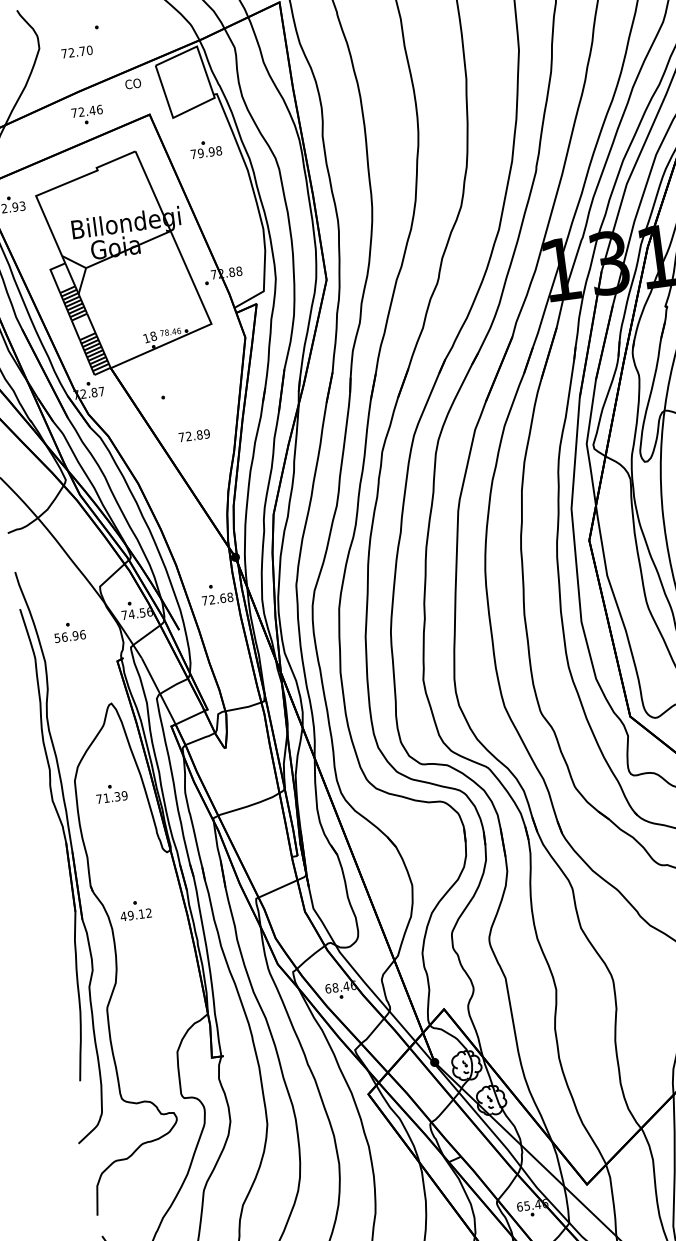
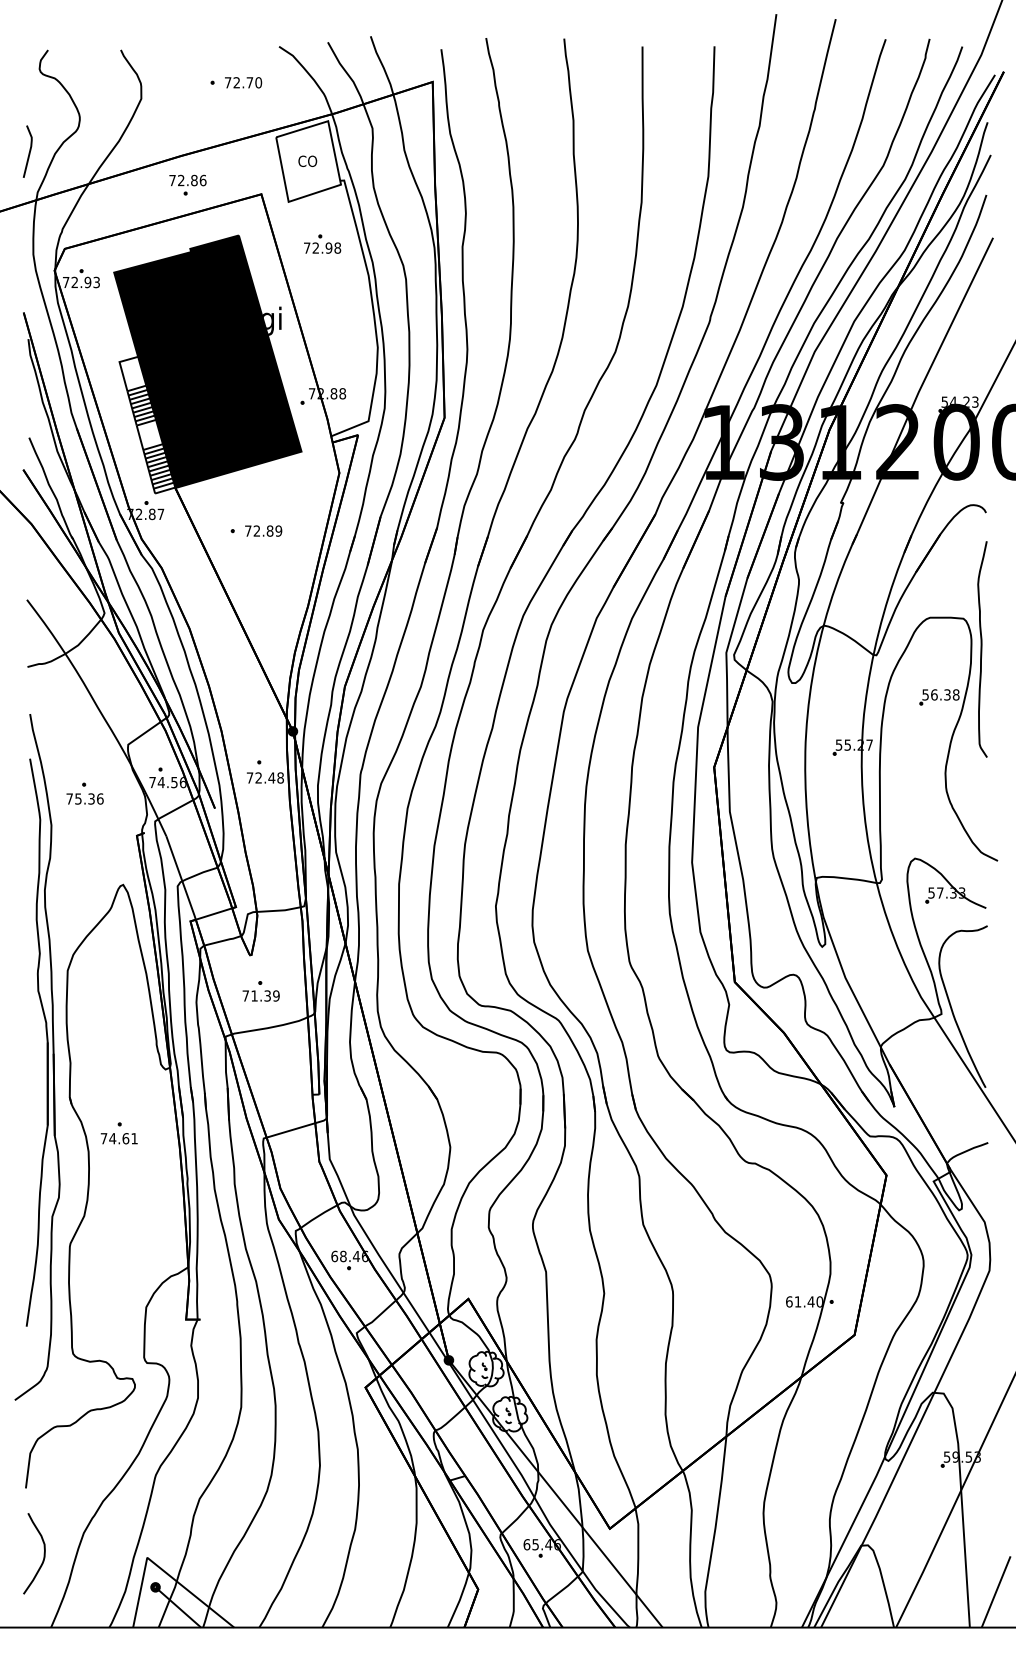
text: (77, 51) -> (243, 82), moved
text: (132, 83) -> (307, 160), moved
text: (91, 110) -> (193, 180), 72.46 -> 72.86
text: (200, 152) -> (315, 247), 79.98 -> 72.98
fill: (123, 259) -> (207, 361), added
text: (194, 435) -> (263, 530), moved
text: (222, 597) -> (271, 777), 72.68 -> 72.48
text: (66, 636) -> (80, 798), 56.96 -> 75.36
part: (111, 793) -> (260, 991), moved
text: (135, 914) -> (118, 1138), 49.12 -> 74.61

